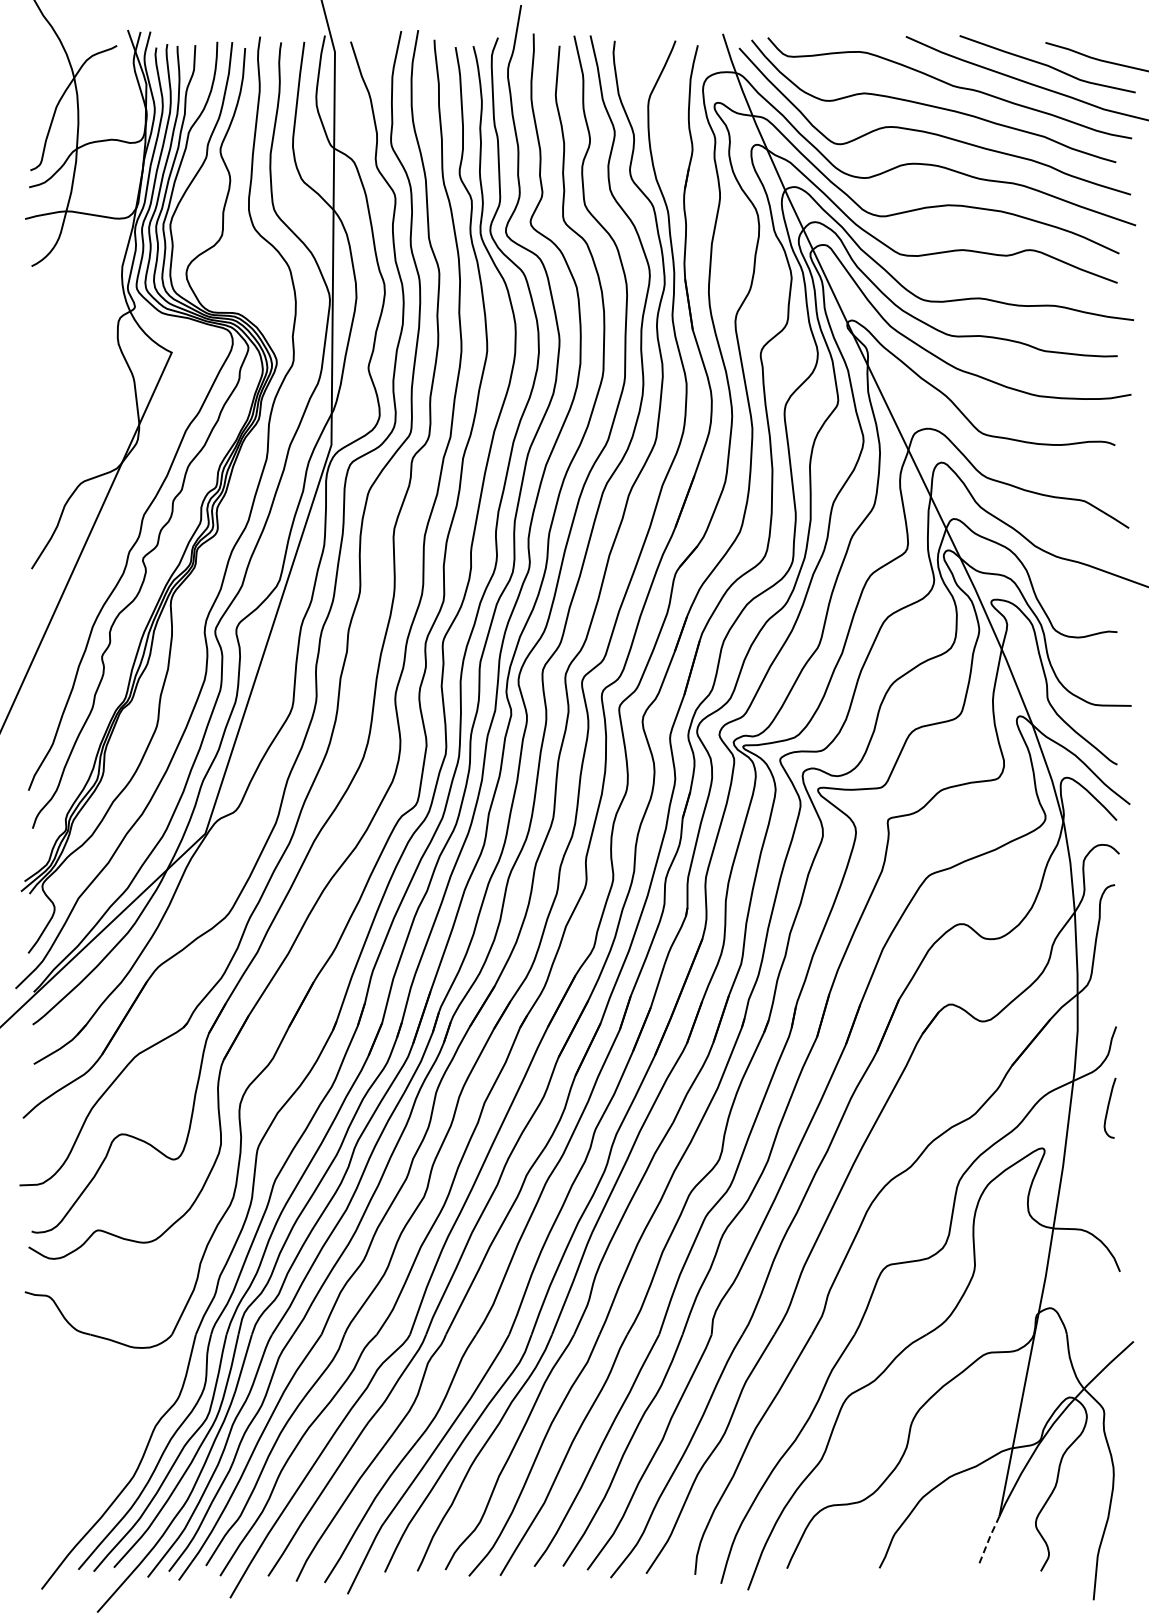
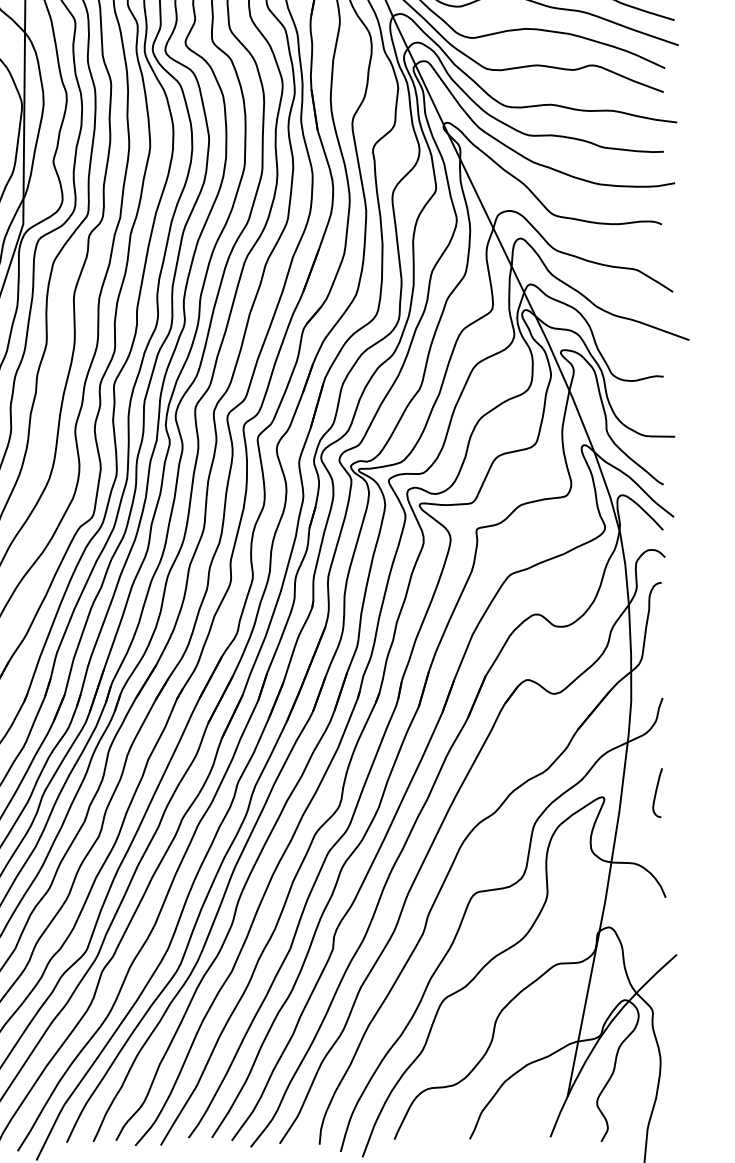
curve: (1109, 1106) -> (657, 791), moved
line: (988, 1540) -> (558, 1116), dashed -> solid

